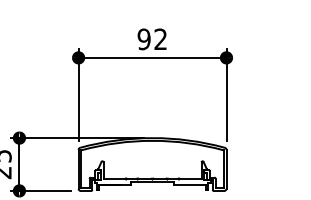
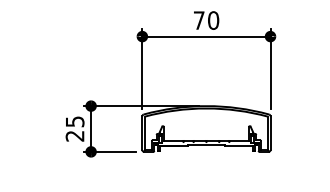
text: (152, 39) -> (206, 20), 92 -> 70

